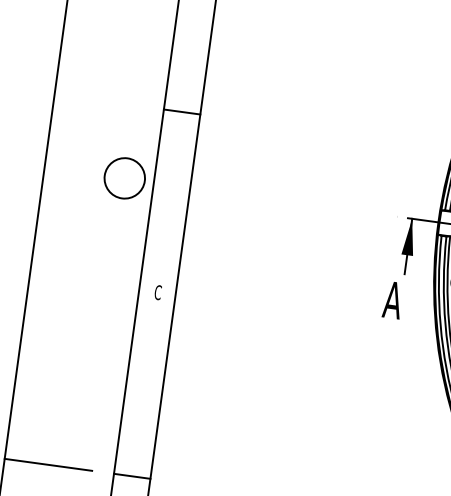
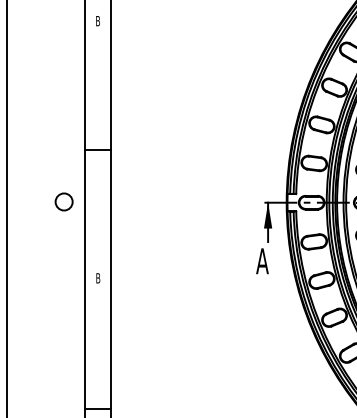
circle: (123, 177) -> (63, 201), size x0.6
text: (158, 292) -> (98, 278), C -> B
line: (48, 464) -> (38, 408), removed

